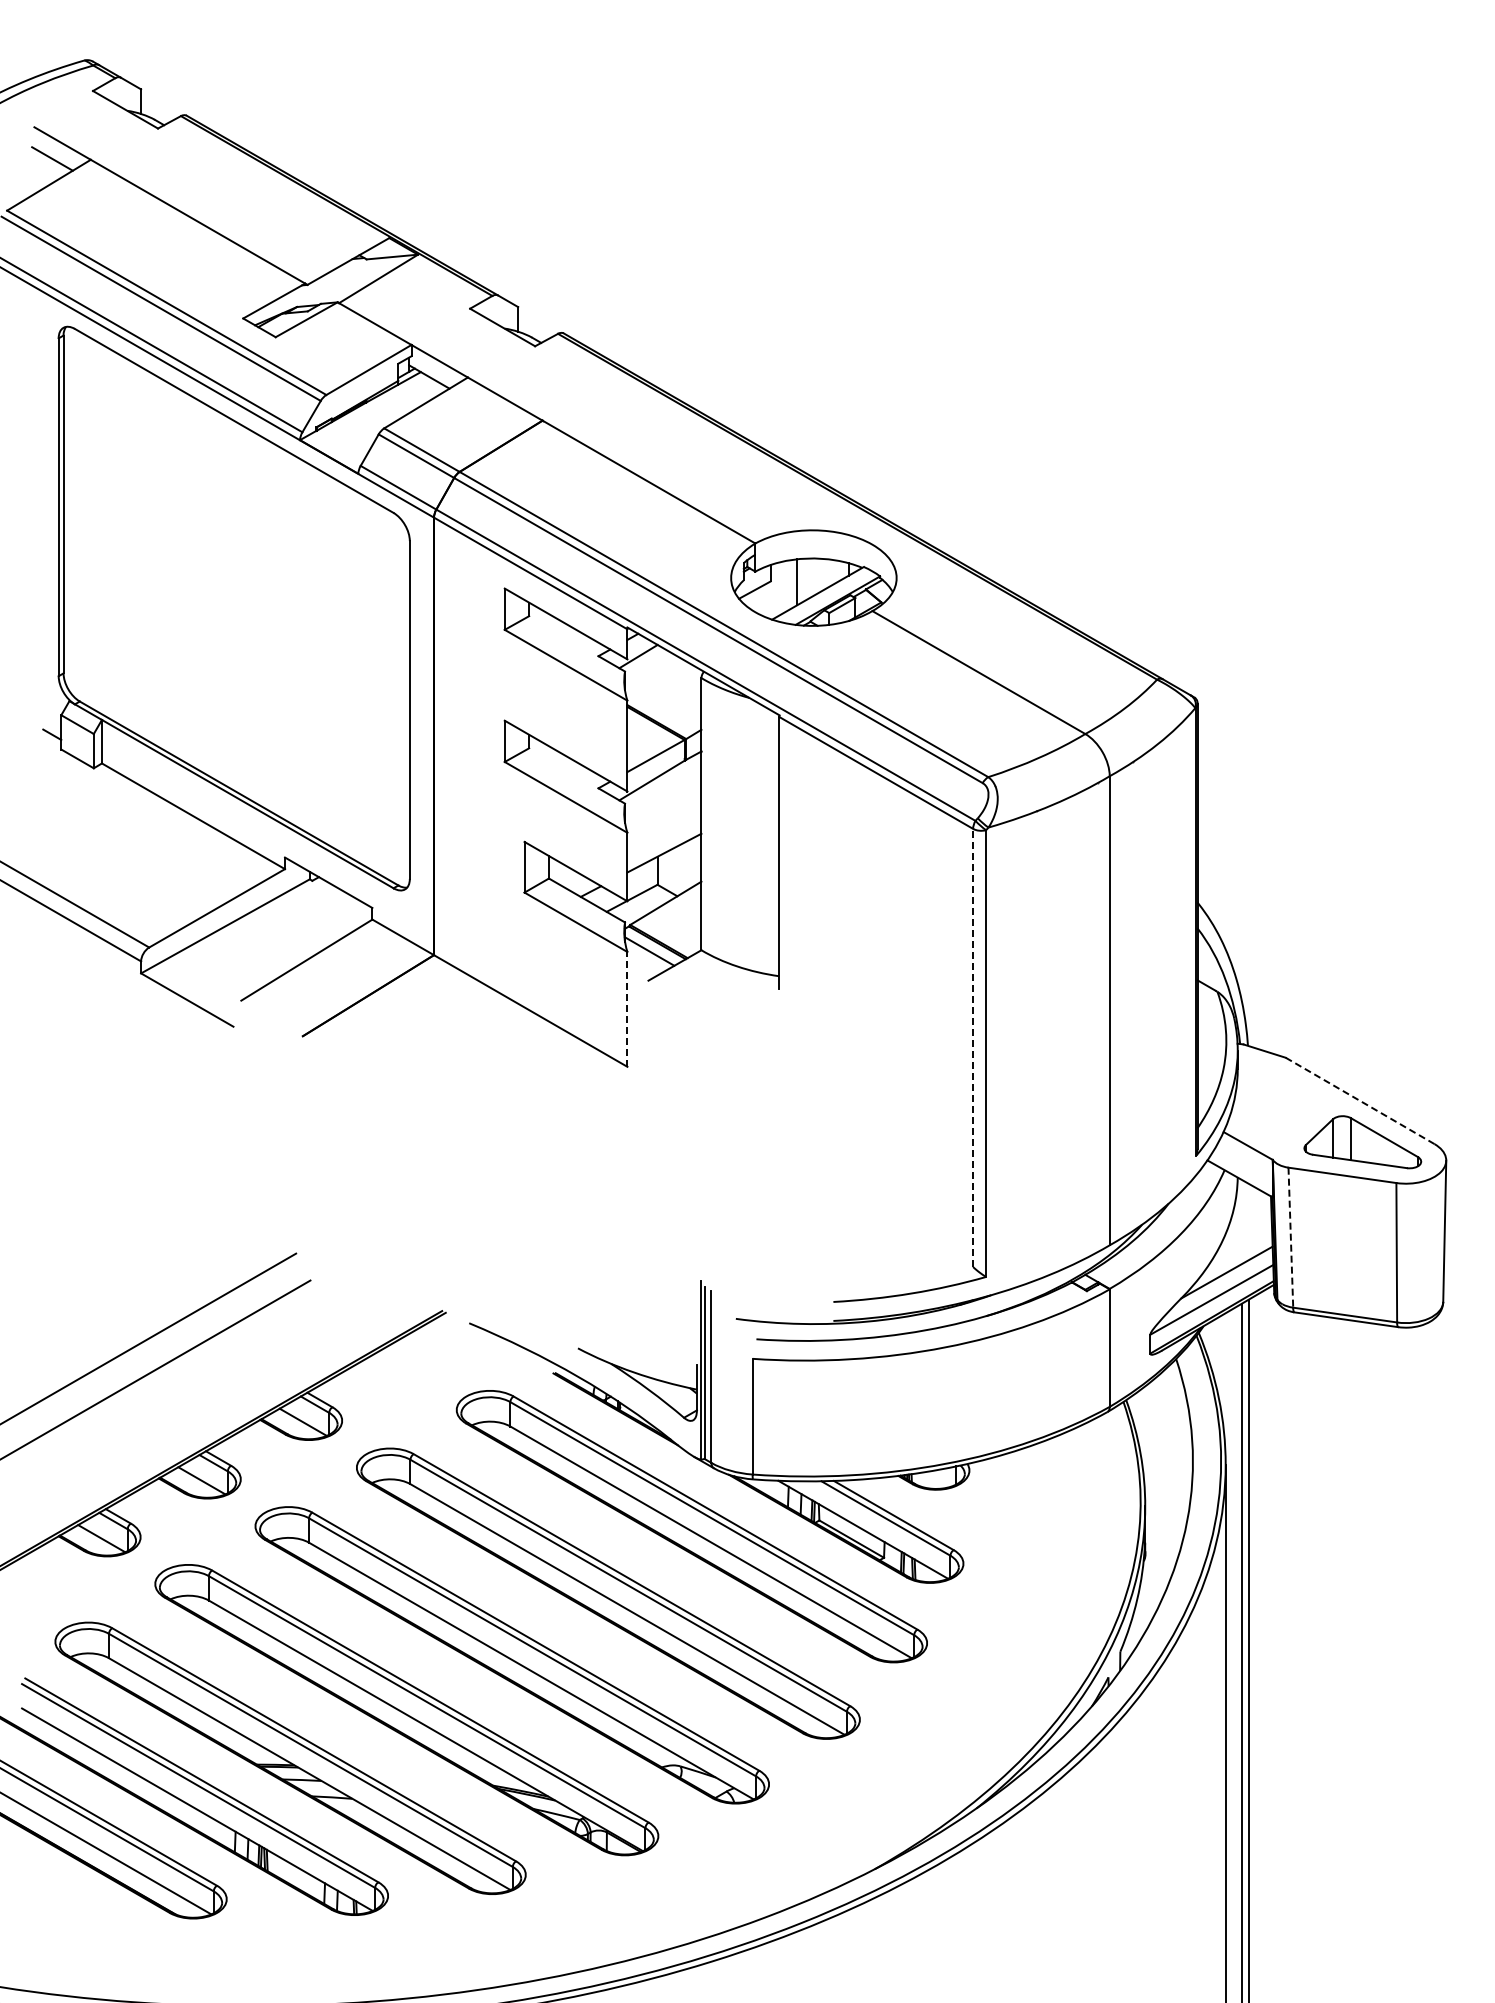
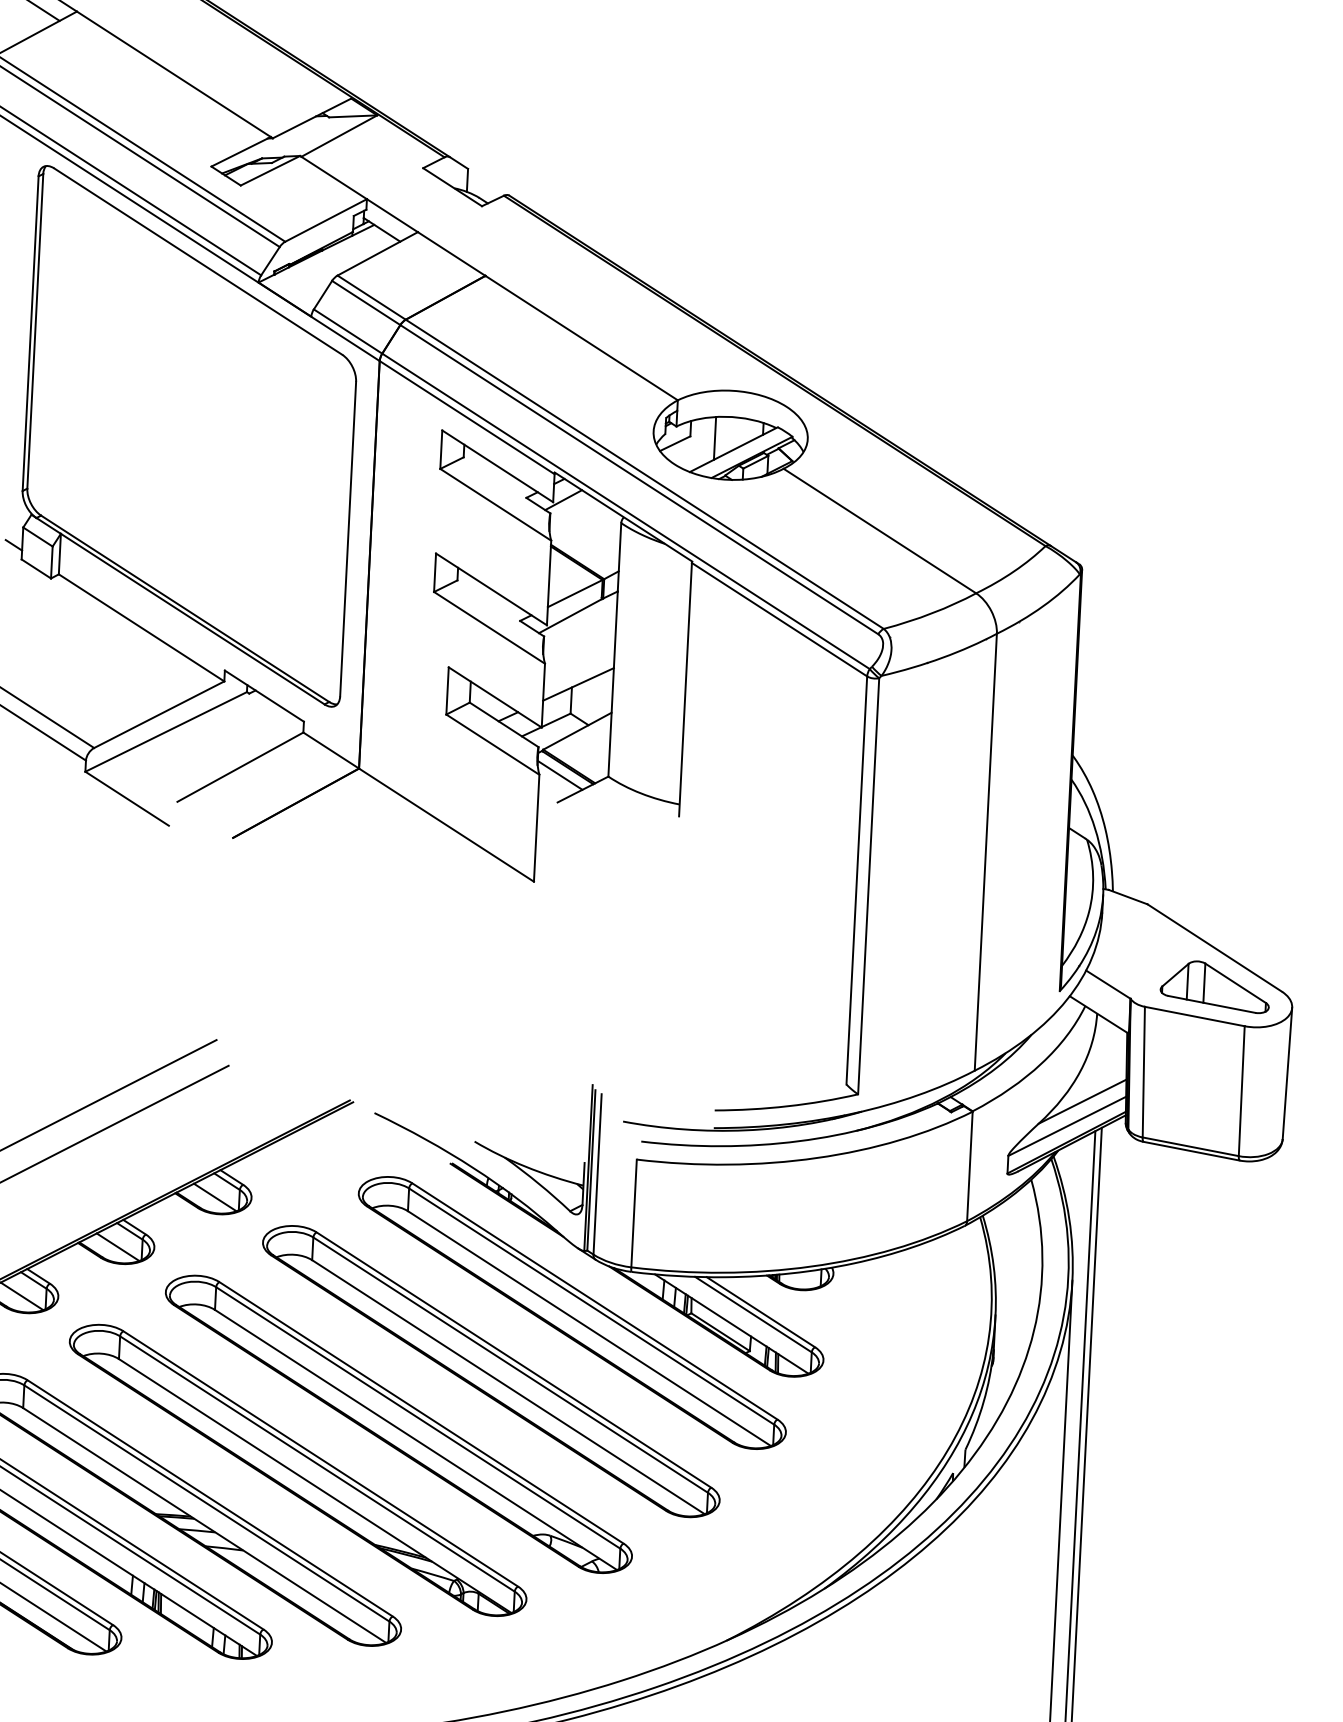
line: (627, 1008) -> (536, 827), dashed -> solid
line: (973, 1047) -> (857, 880), dashed -> solid
line: (1360, 1101) -> (1215, 948), dashed -> solid
line: (1290, 1238) -> (1143, 1072), dashed -> solid

